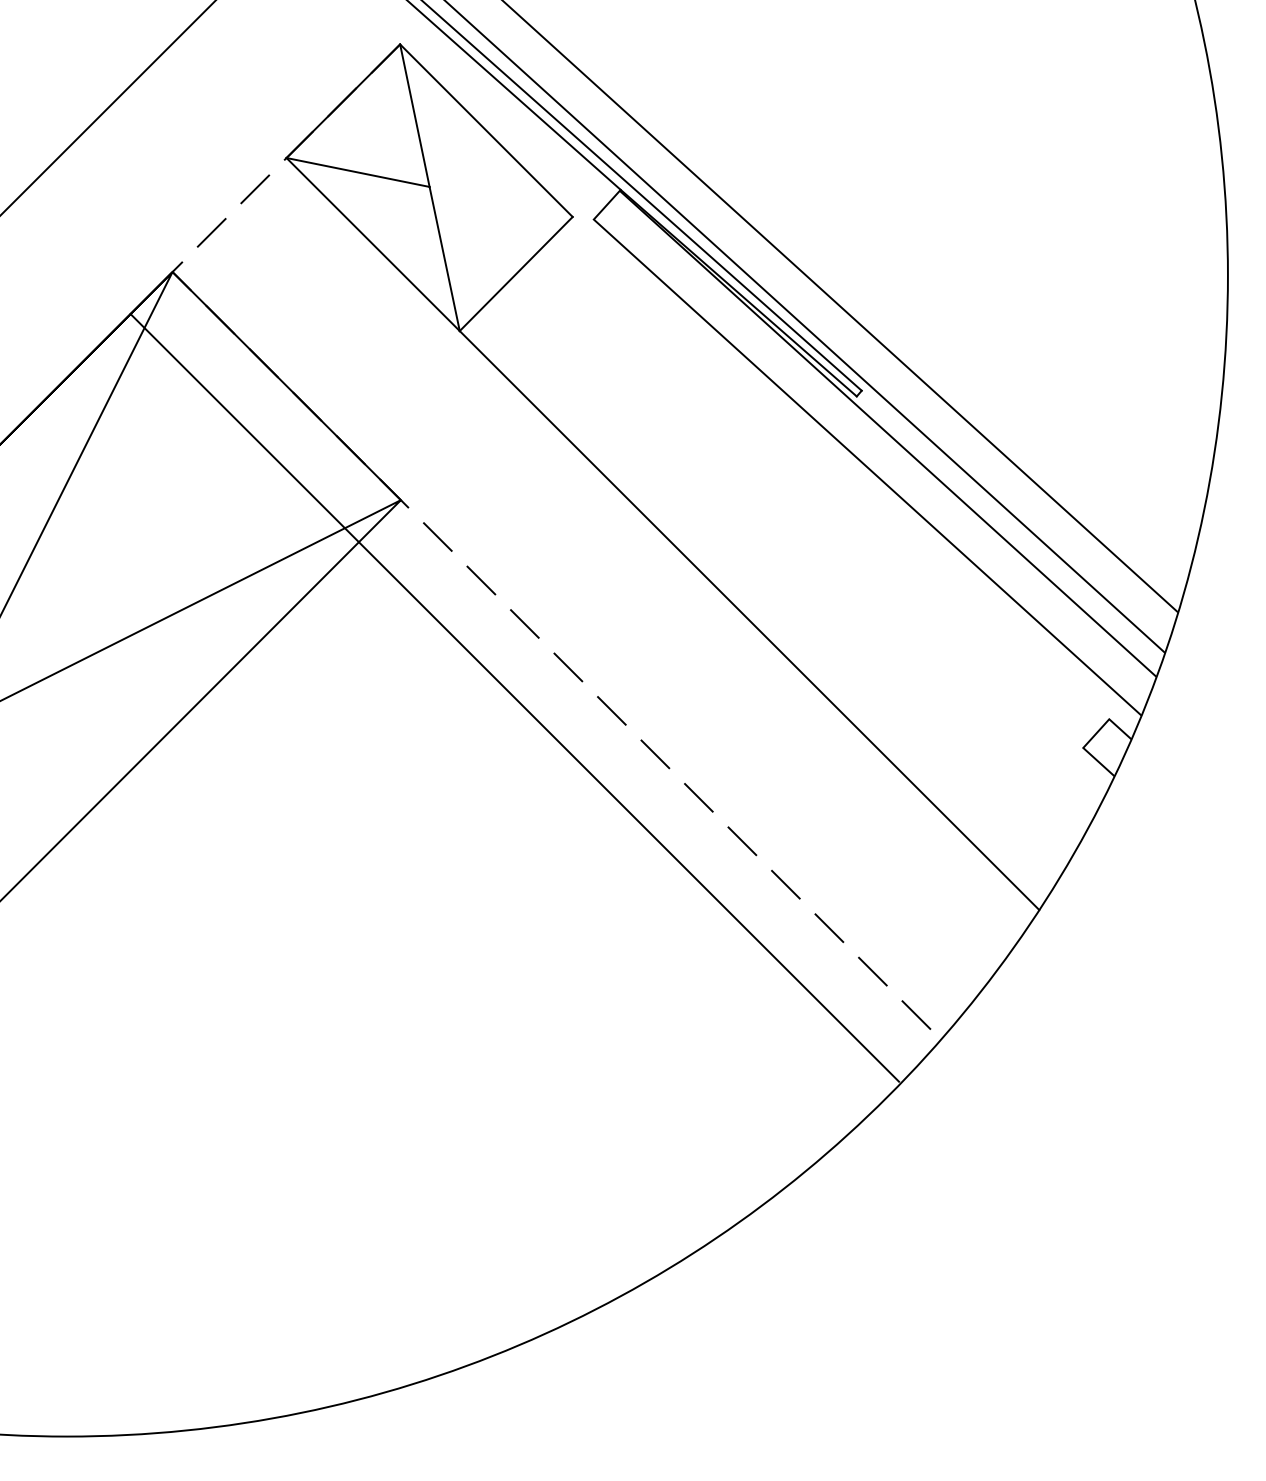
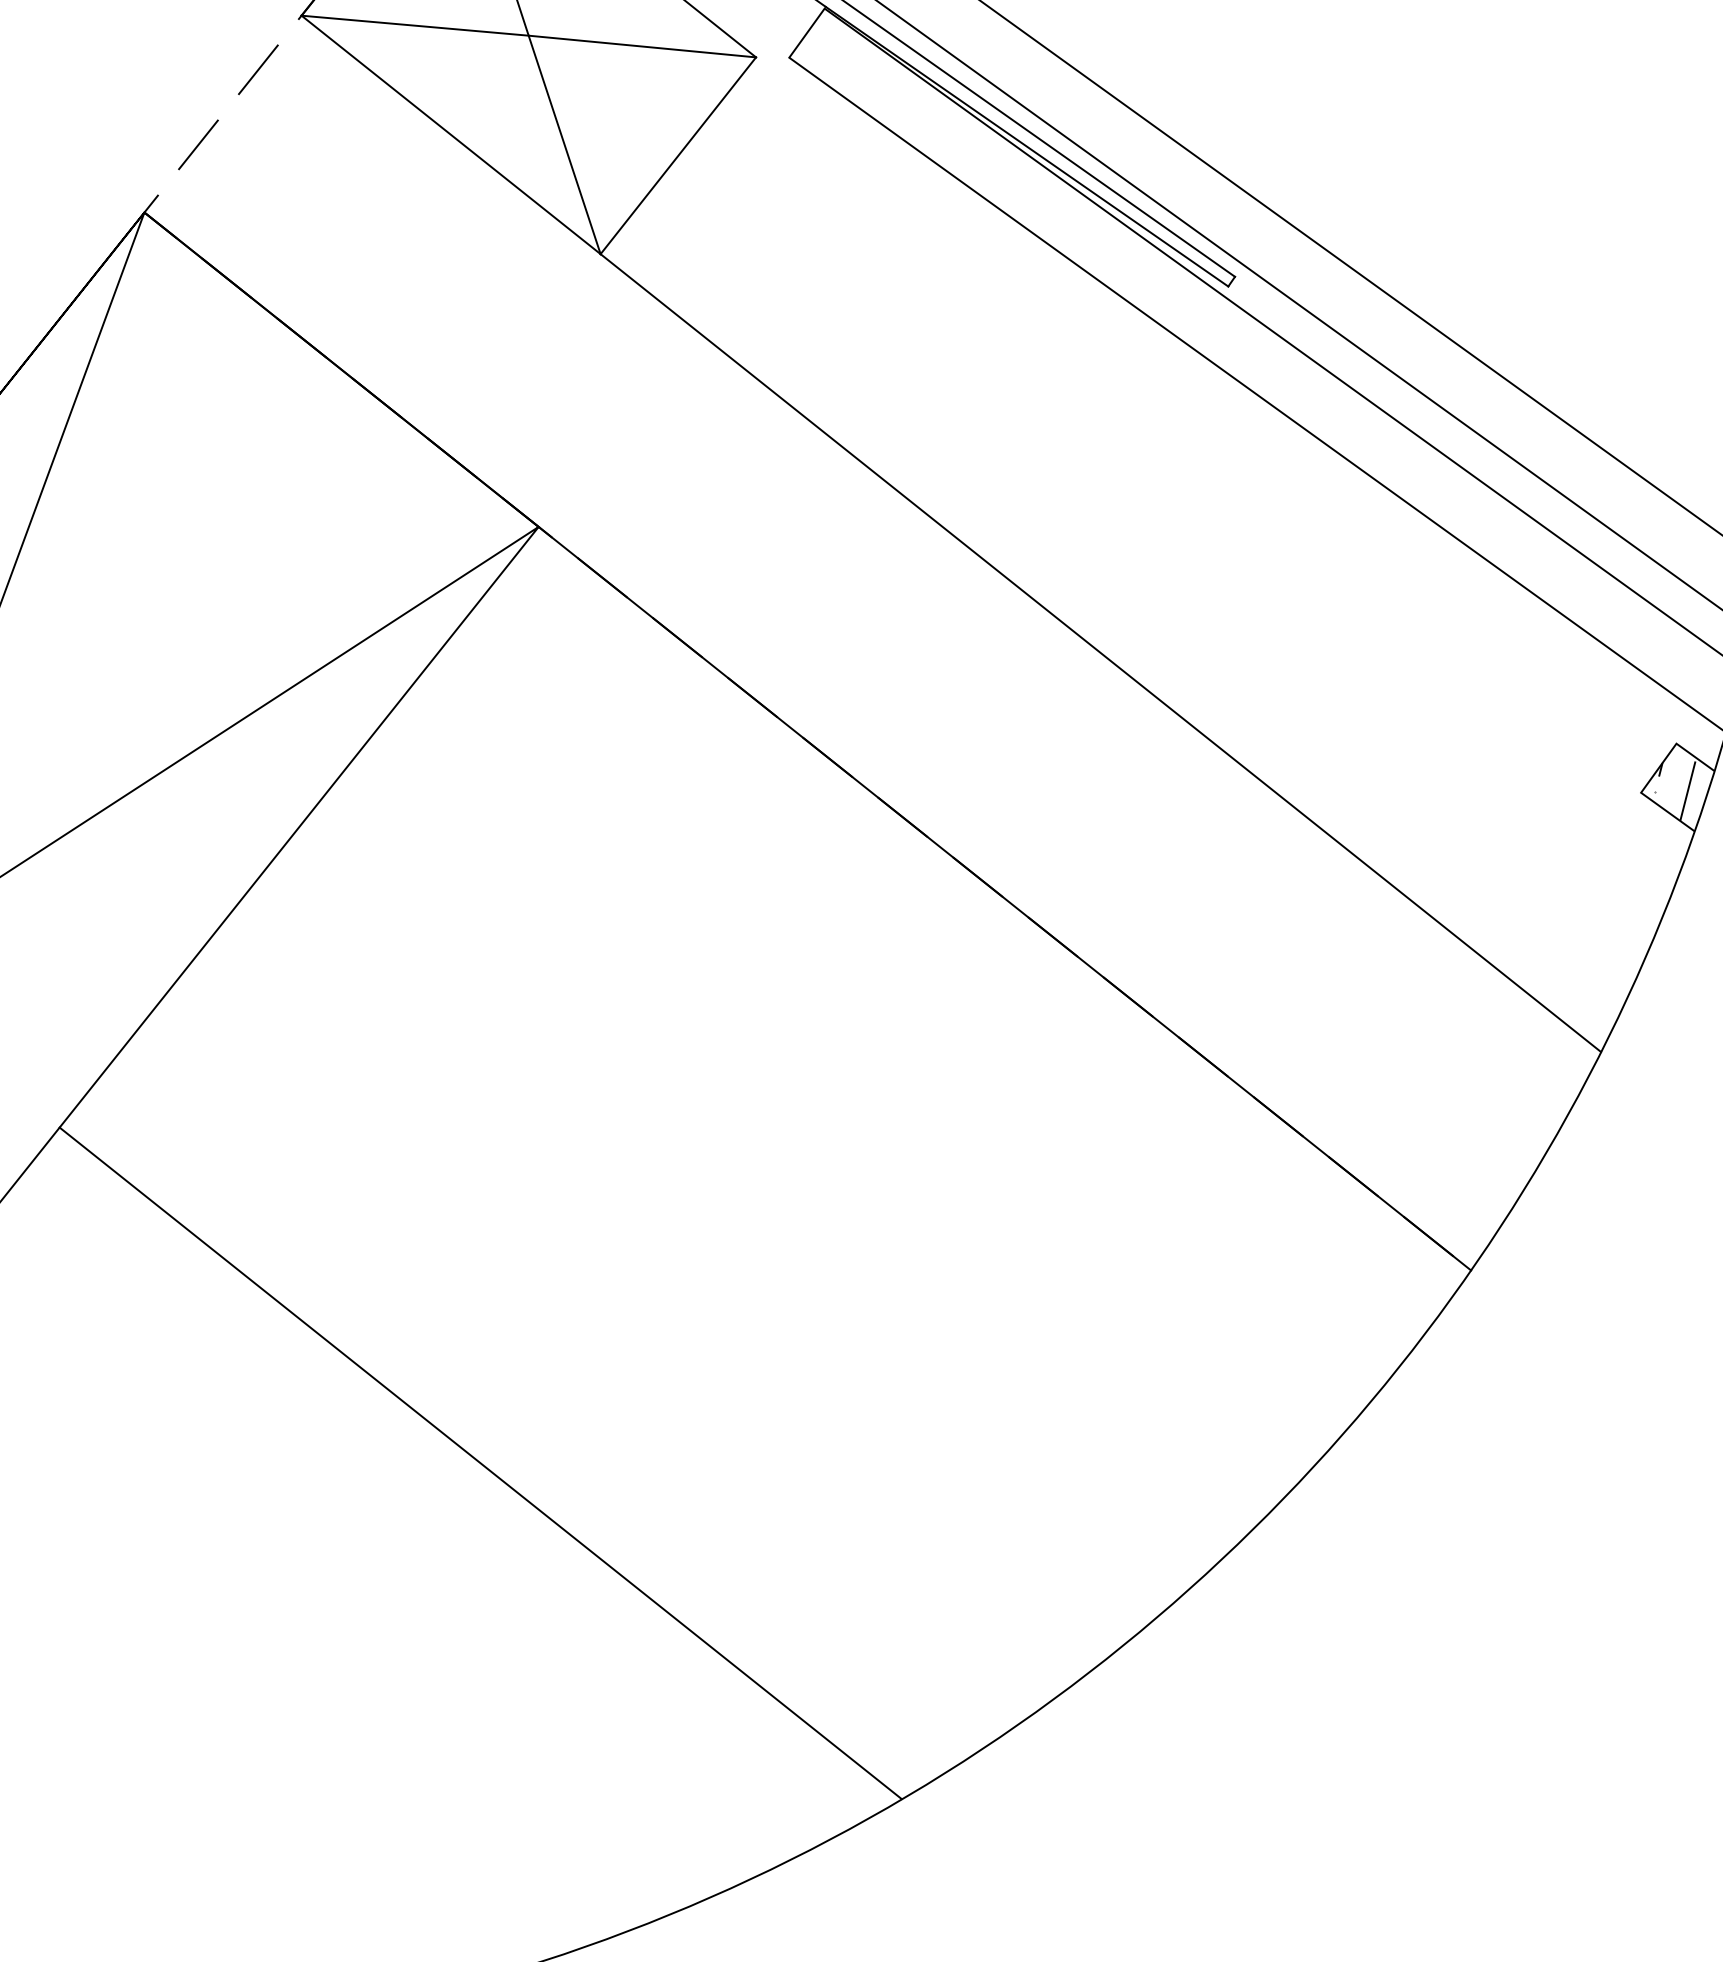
line: (501, 201) -> (642, 45), added
line: (514, 697) -> (807, 740), moved
hatch: (1106, 749) -> (1677, 791), added
line: (297, 1091) -> (481, 1462), added

